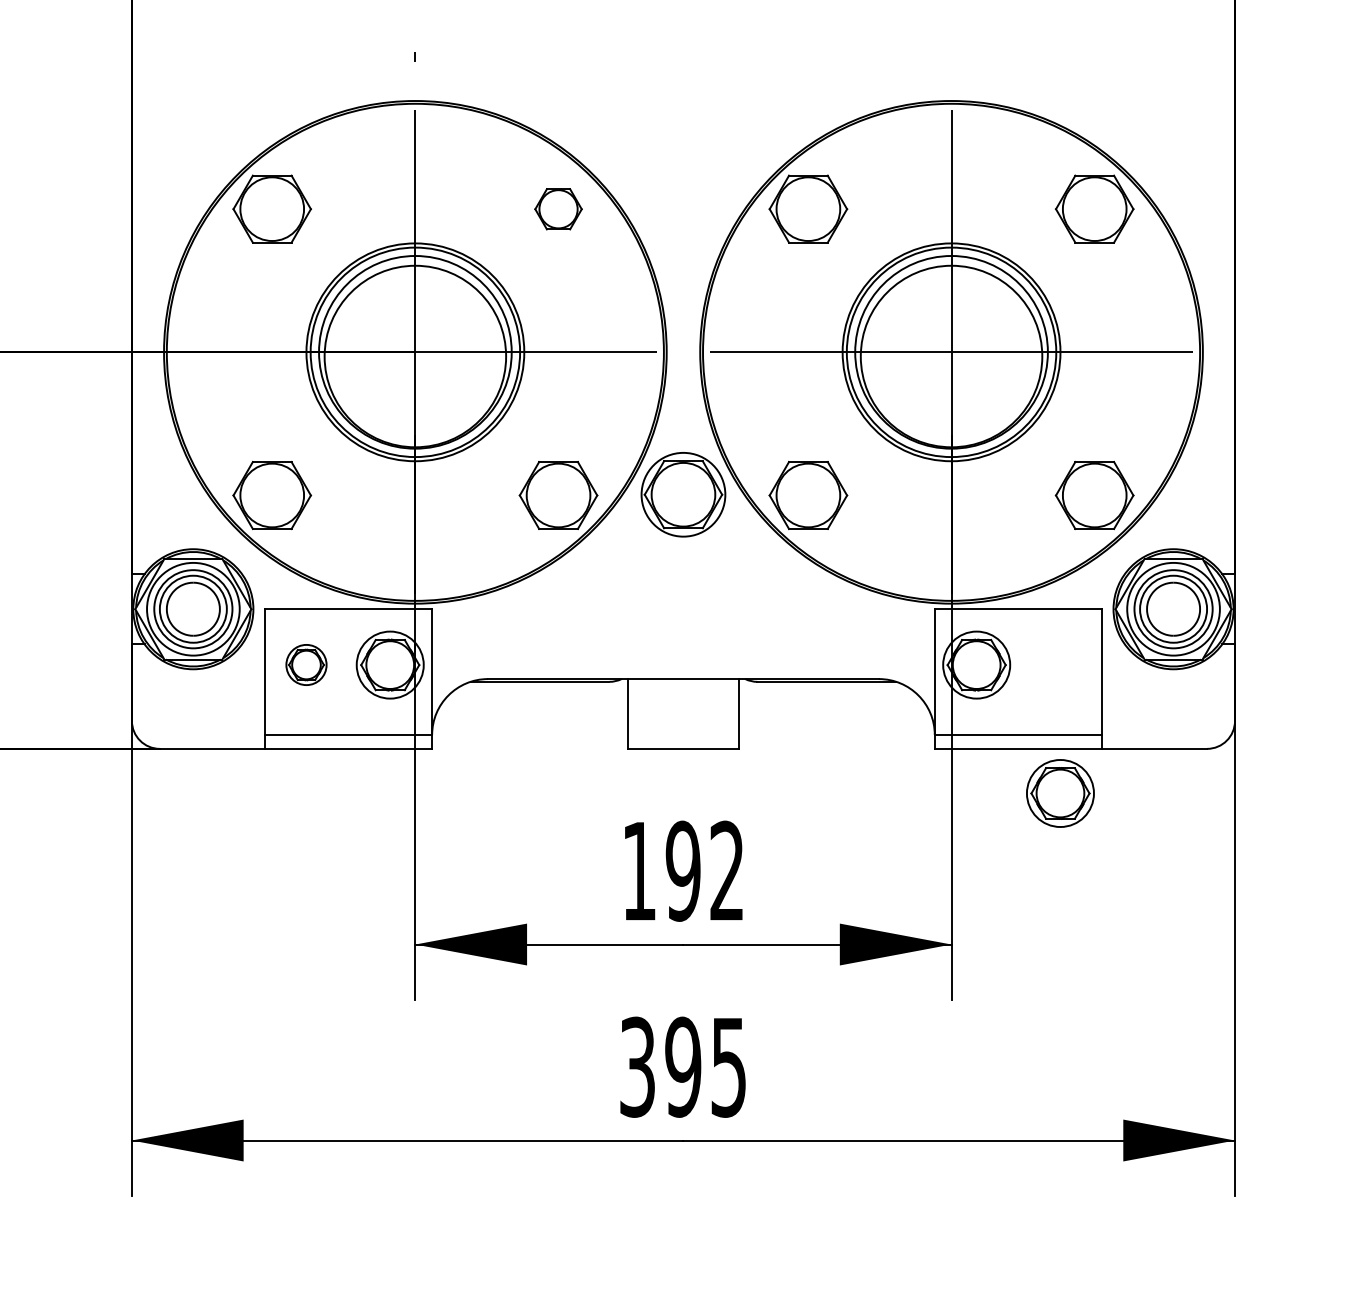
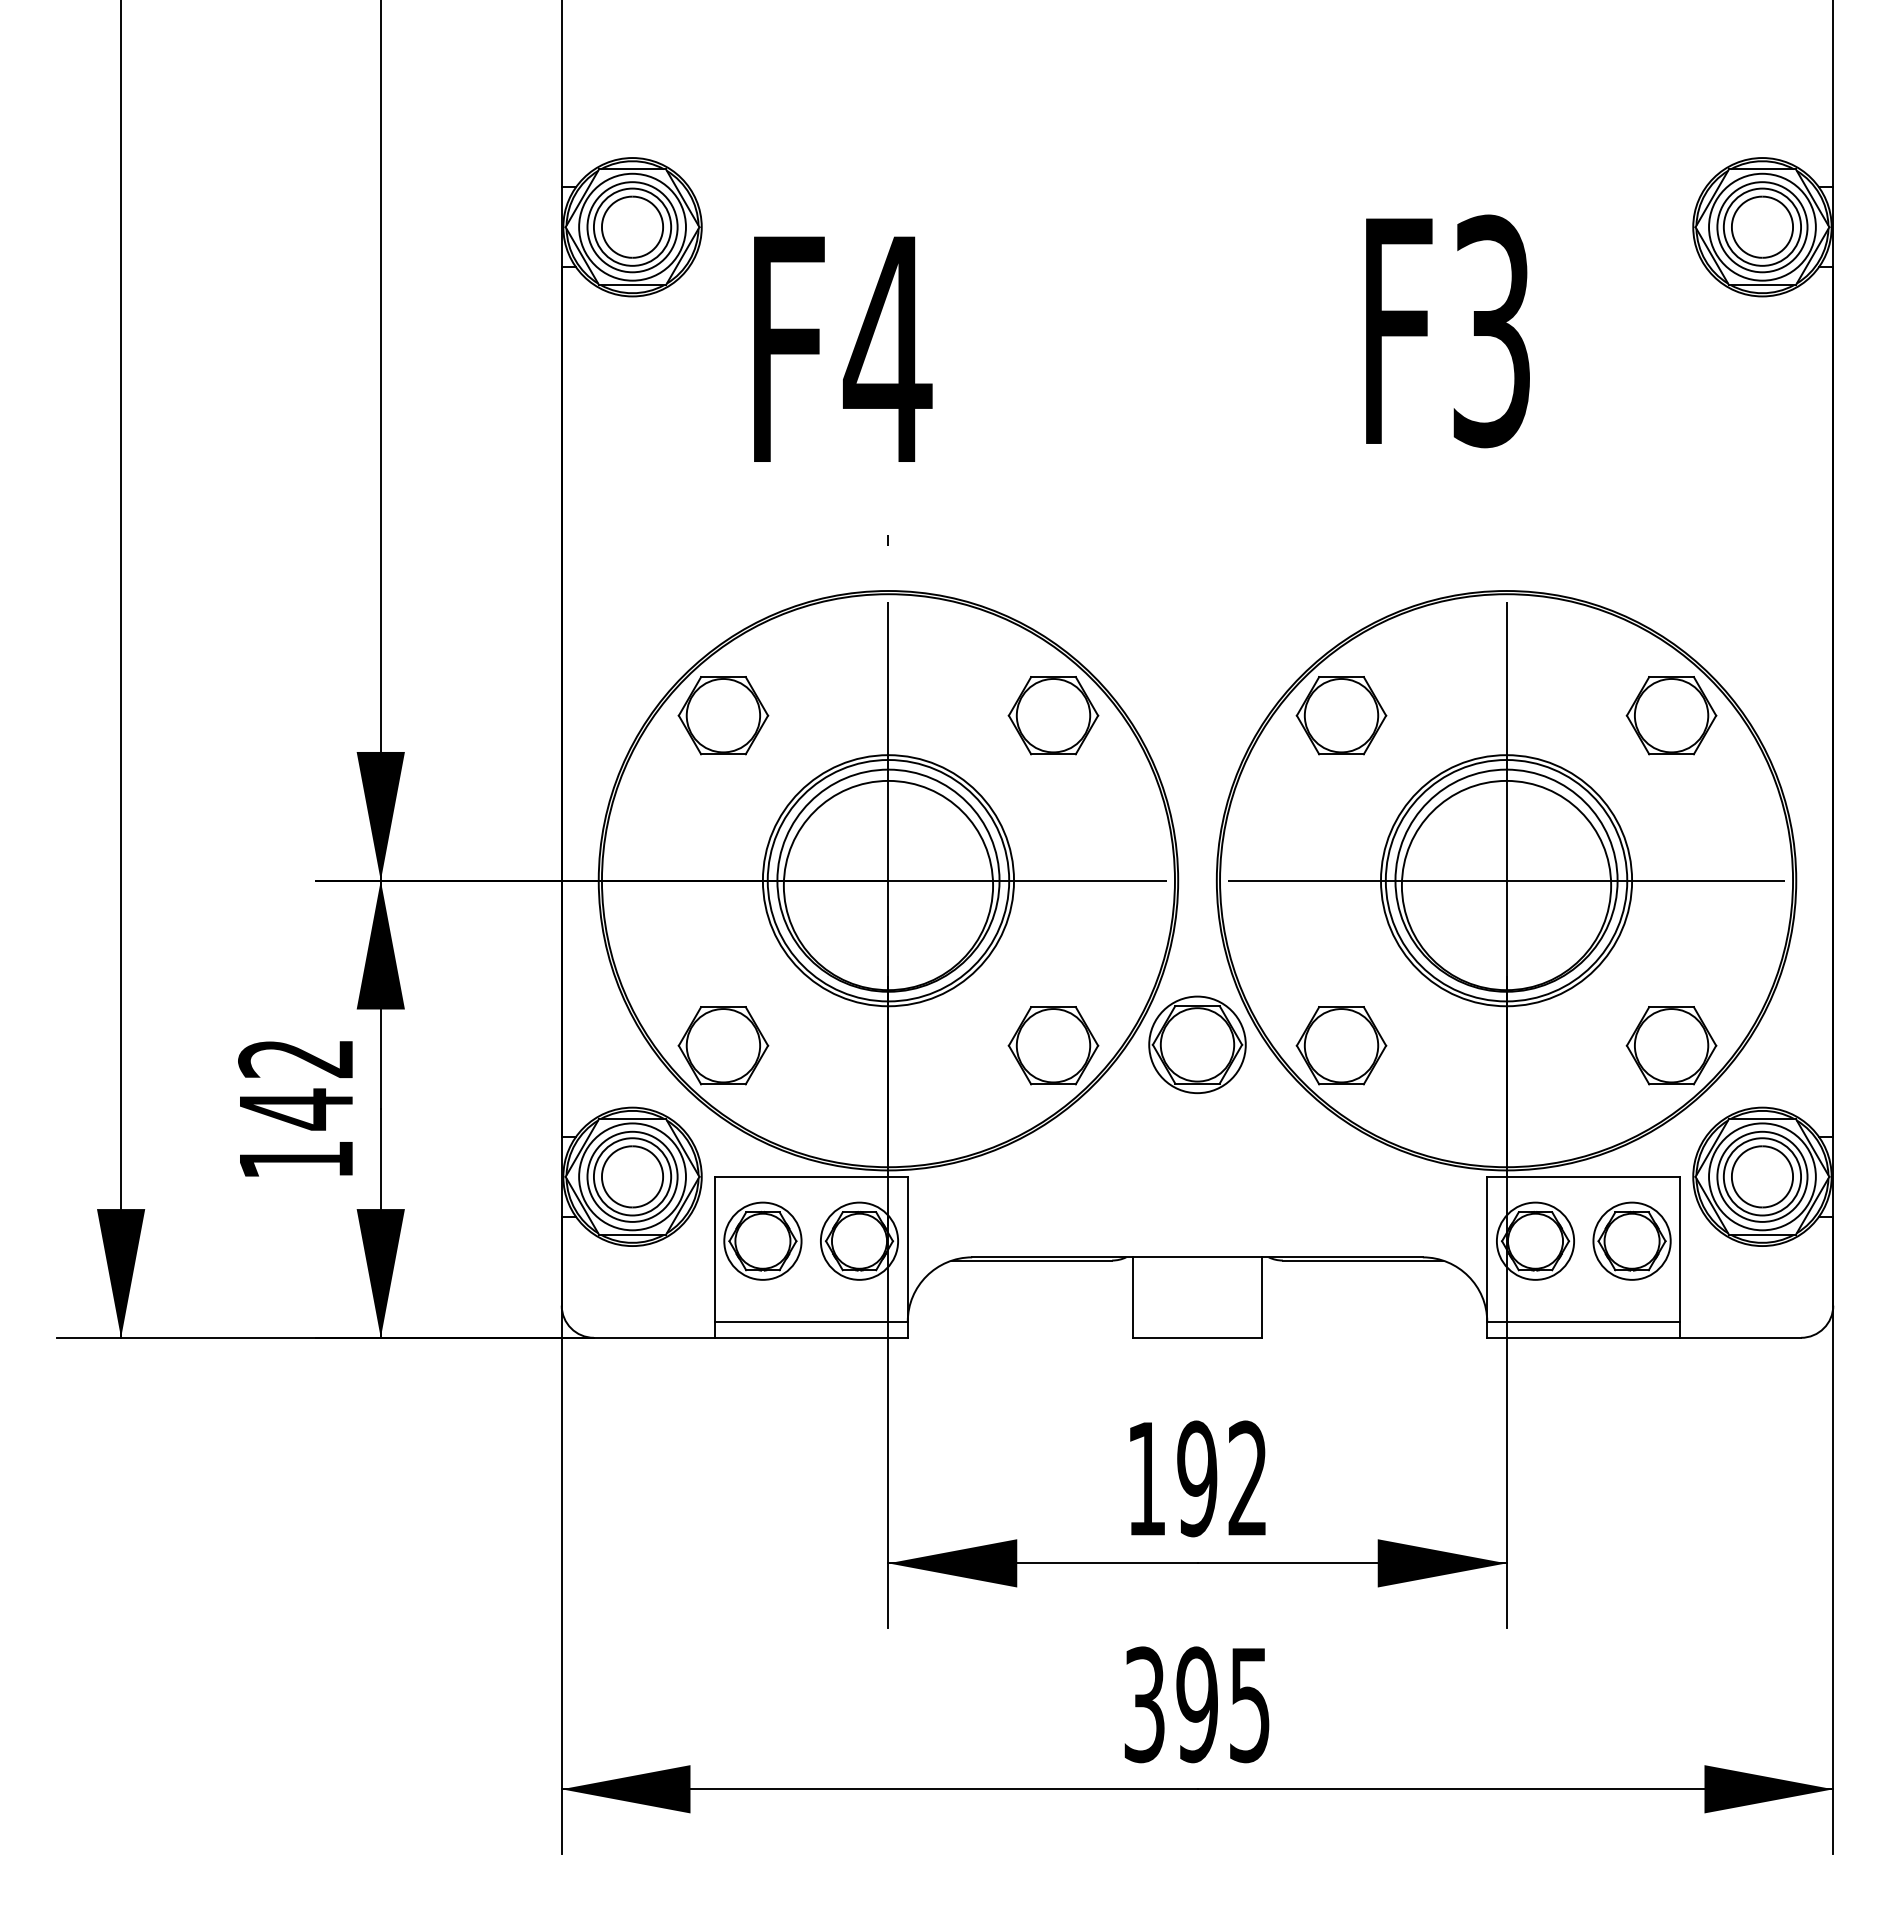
part: (558, 209) -> (1053, 715), size x1.67
part: (306, 664) -> (762, 1240), size x1.67
part: (1059, 792) -> (1631, 1240), moved

